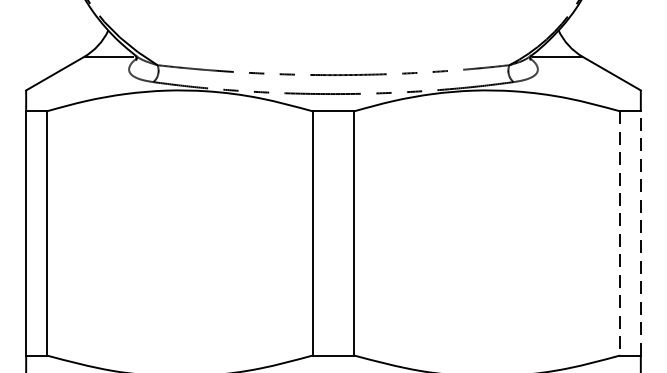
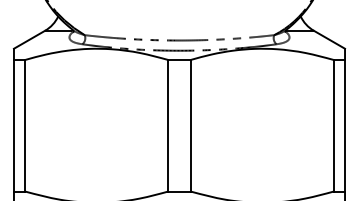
line: (619, 232) -> (333, 125), dashed -> solid
line: (641, 232) -> (345, 125), dashed -> solid

